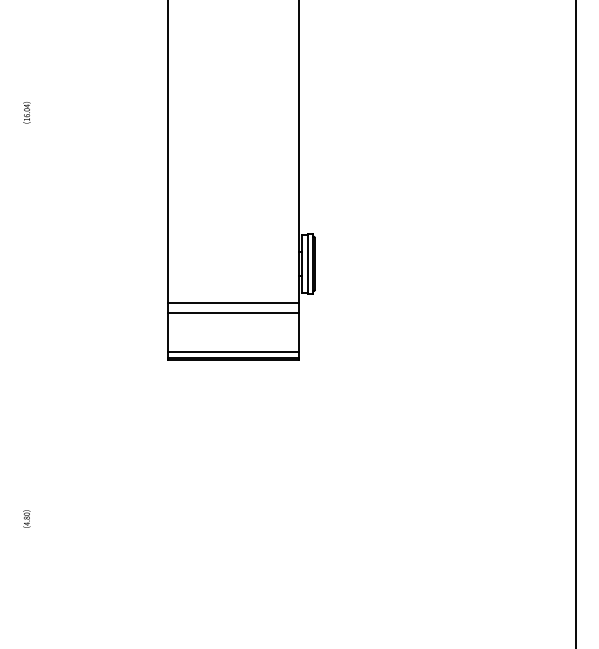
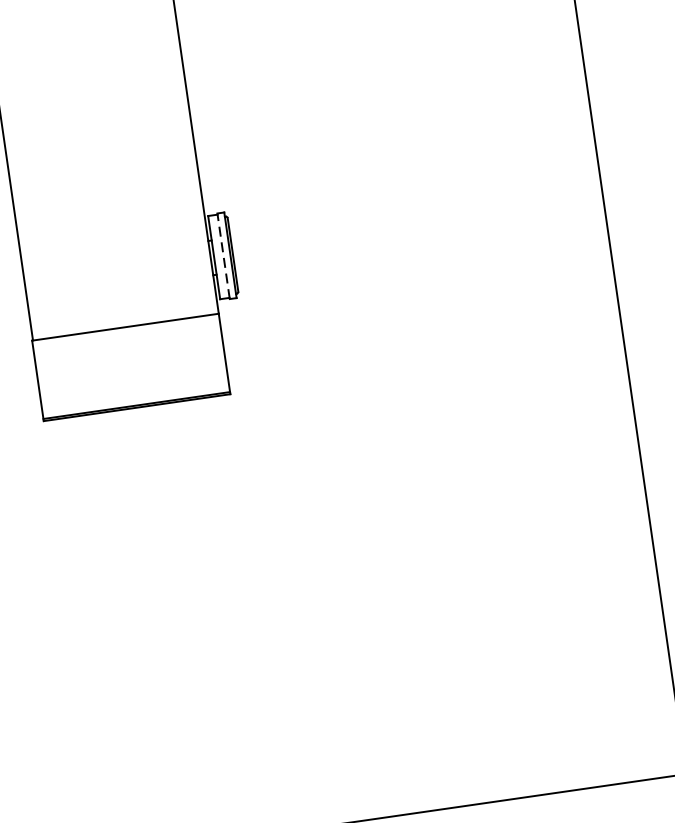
line: (308, 263) -> (223, 255), solid -> dashed
line: (233, 312) -> (127, 340), removed
line: (233, 352) -> (135, 397), removed

